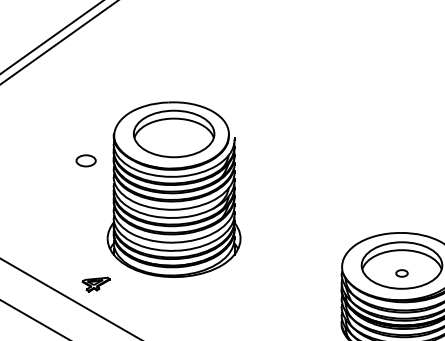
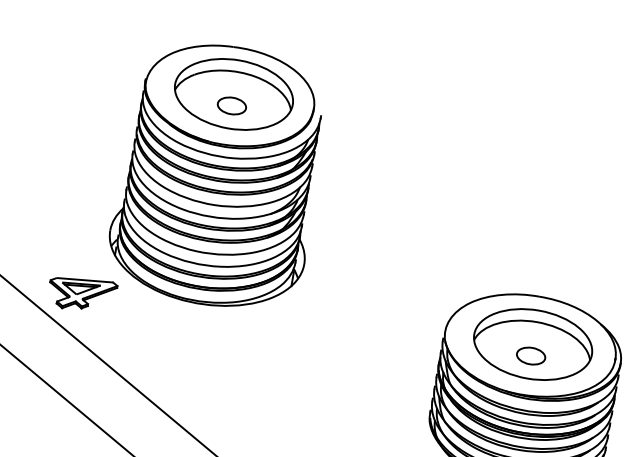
part: (85, 160) -> (231, 105), moved
part: (401, 273) -> (530, 356), size x1.67
part: (95, 284) -> (80, 294), size x1.67

